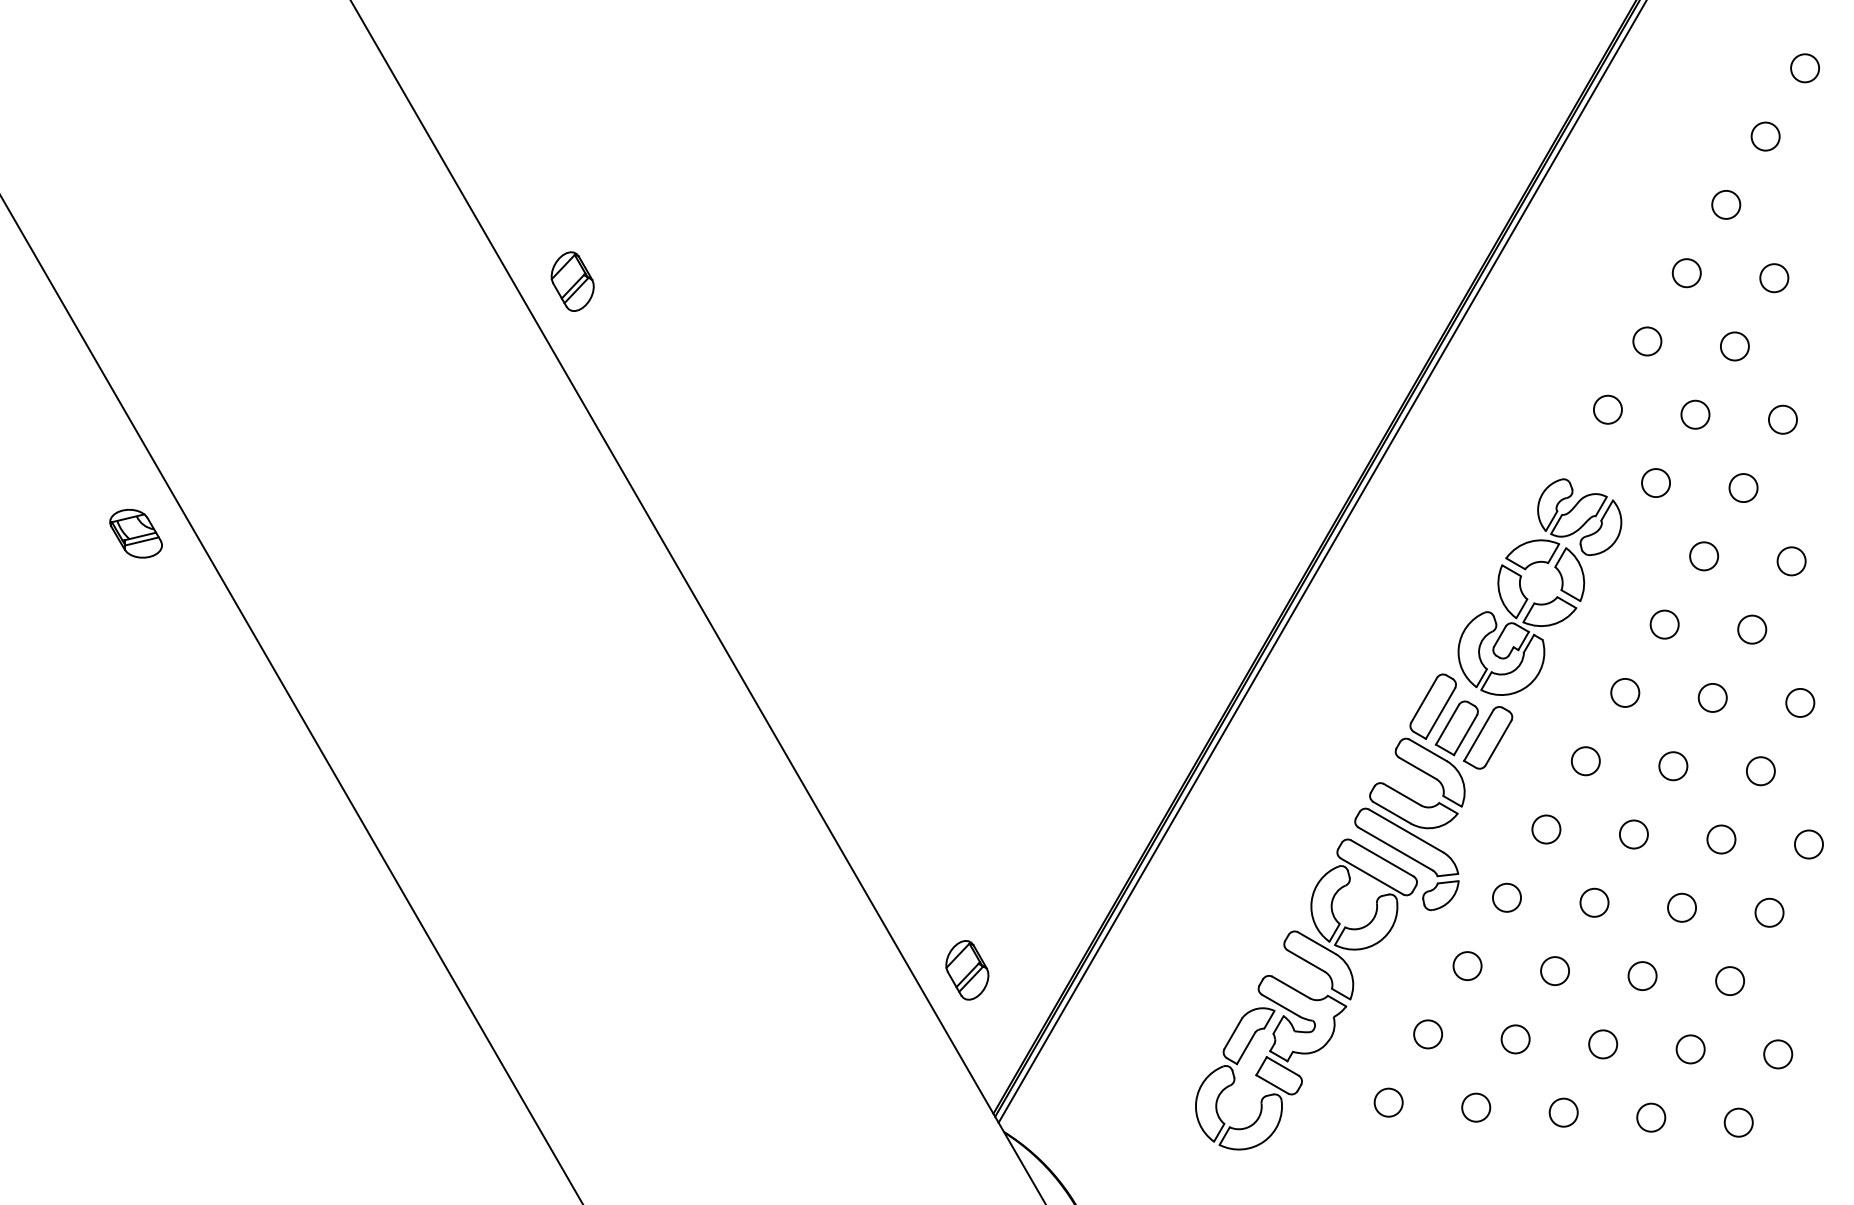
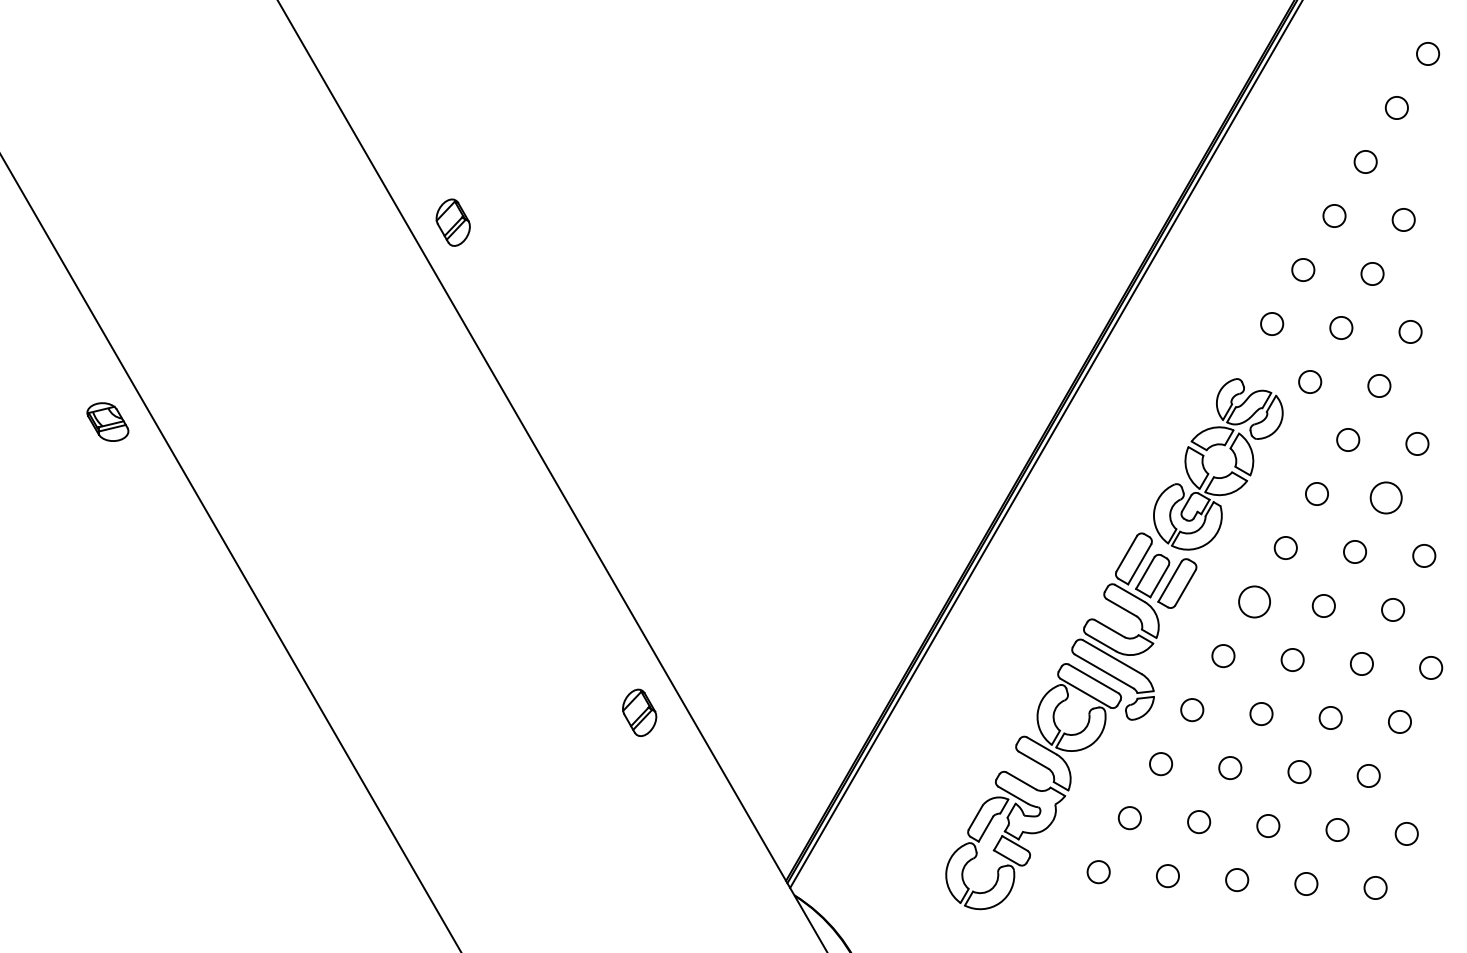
circle: (1752, 629) -> (1386, 497), size x1.4
circle: (1585, 761) -> (1254, 602), size x1.4
part: (967, 970) -> (639, 713), moved

